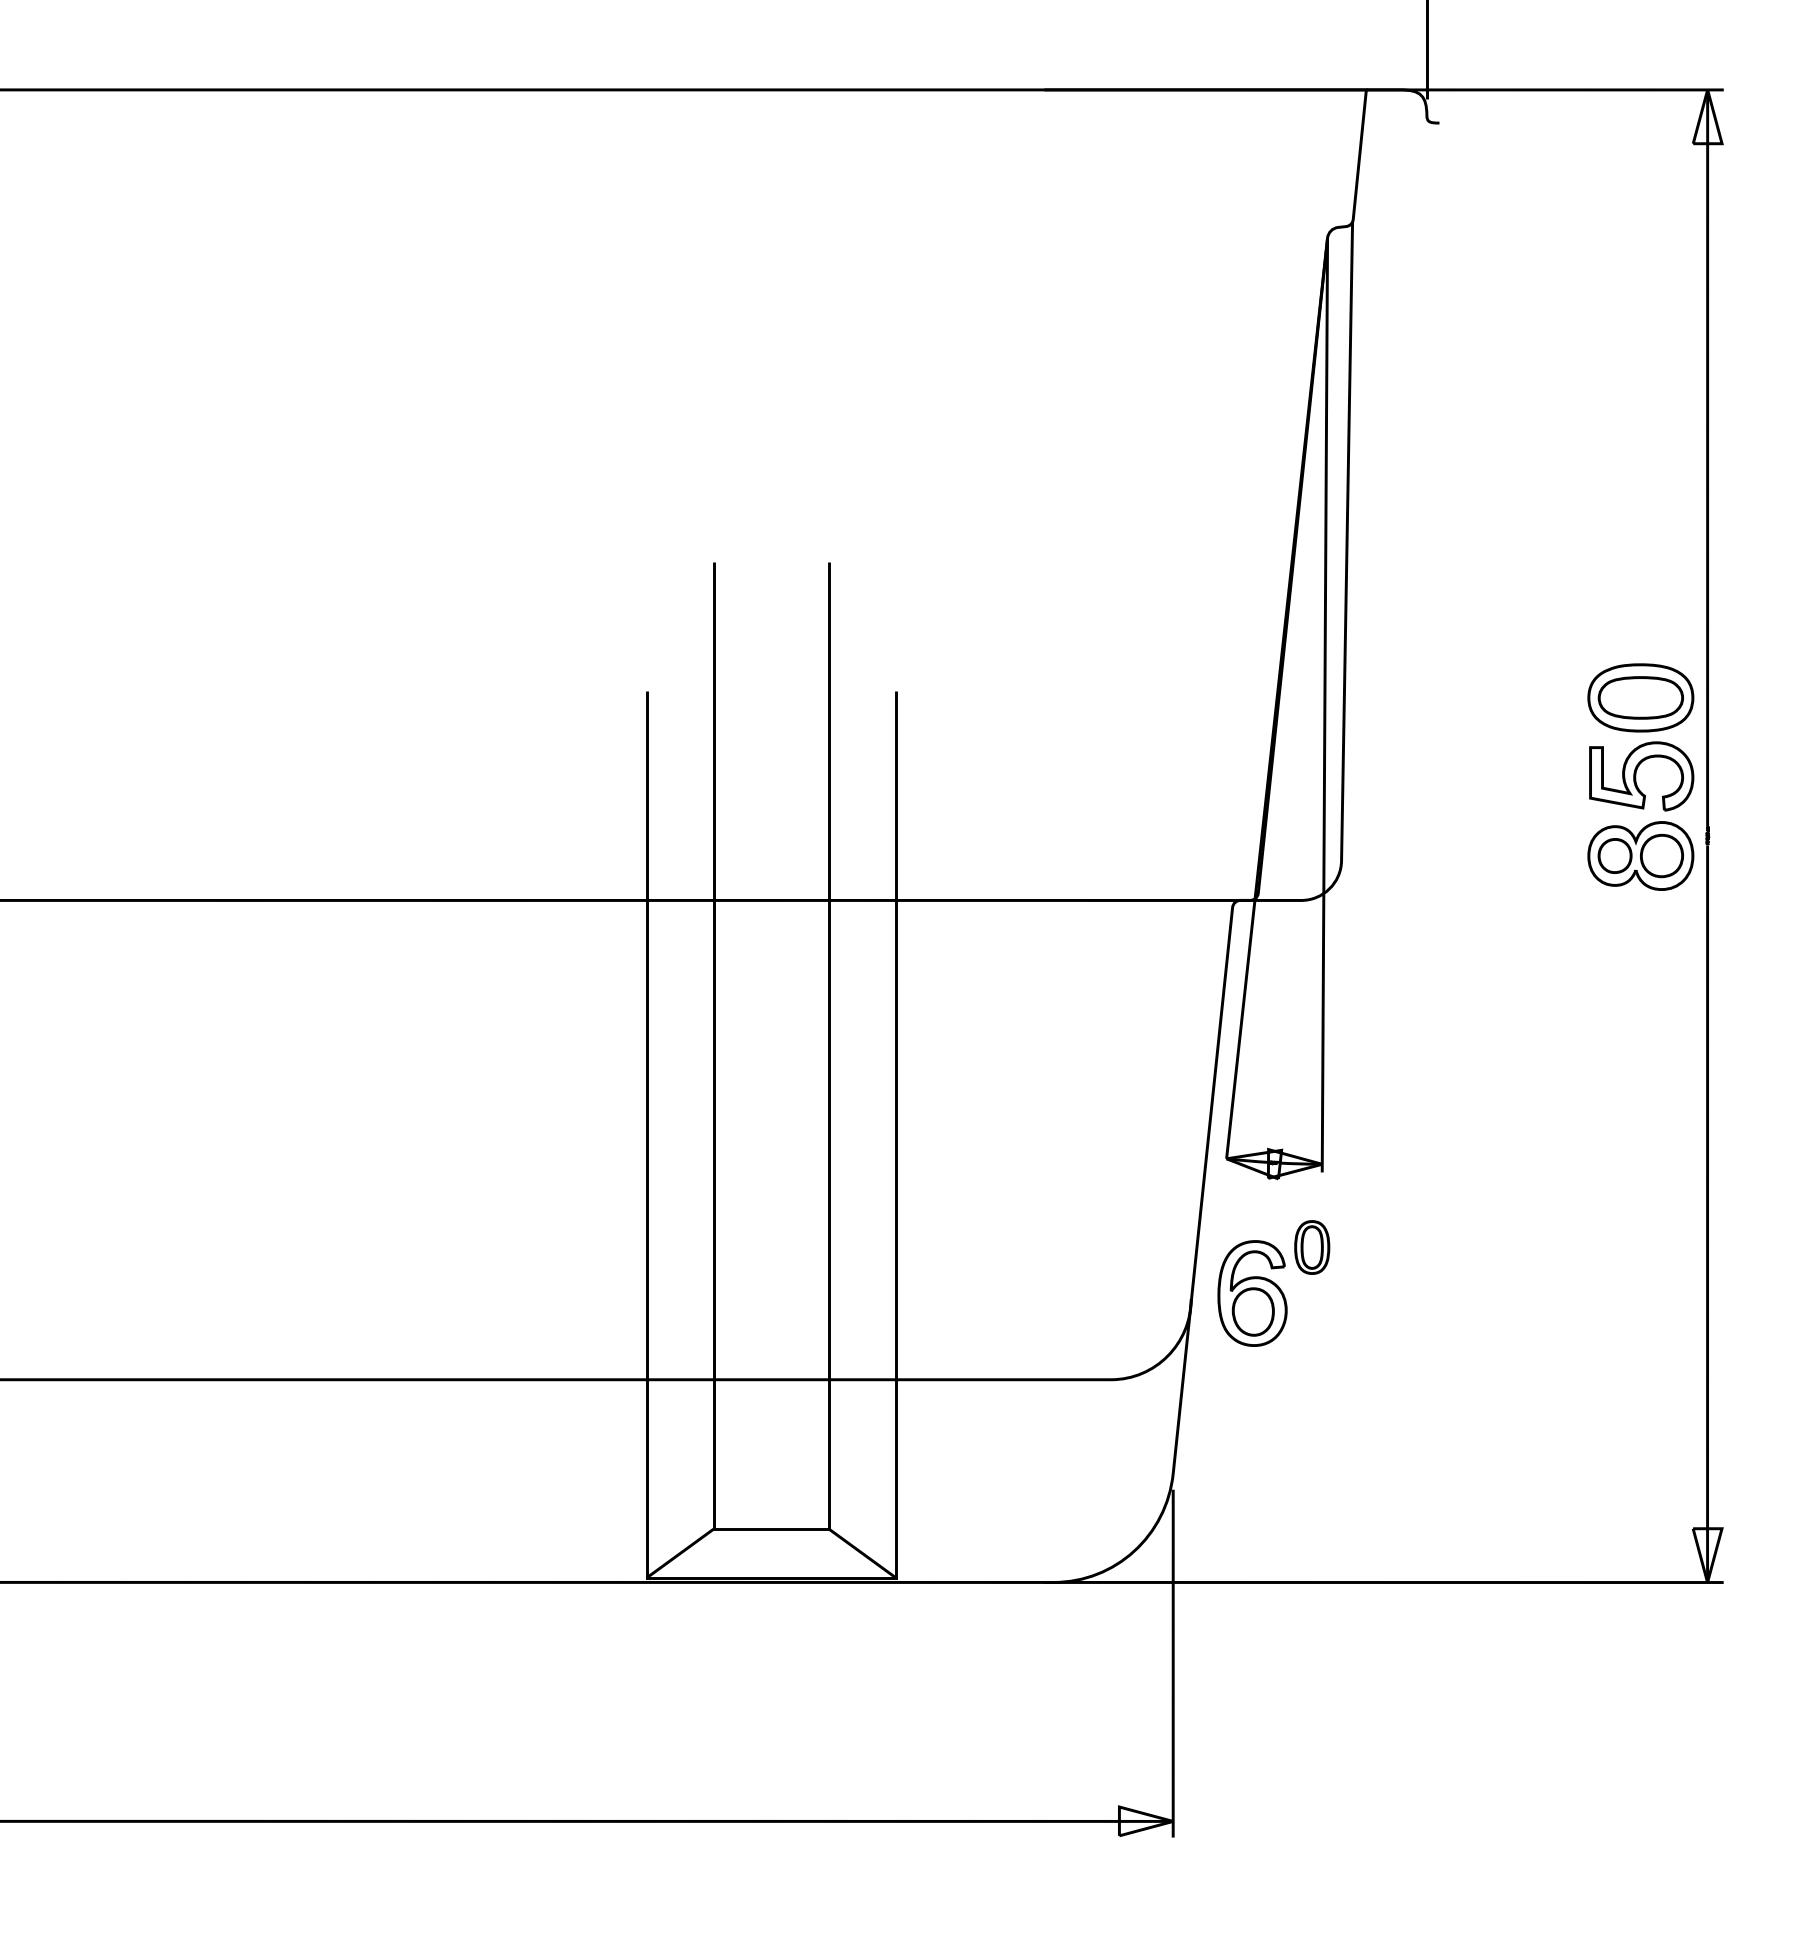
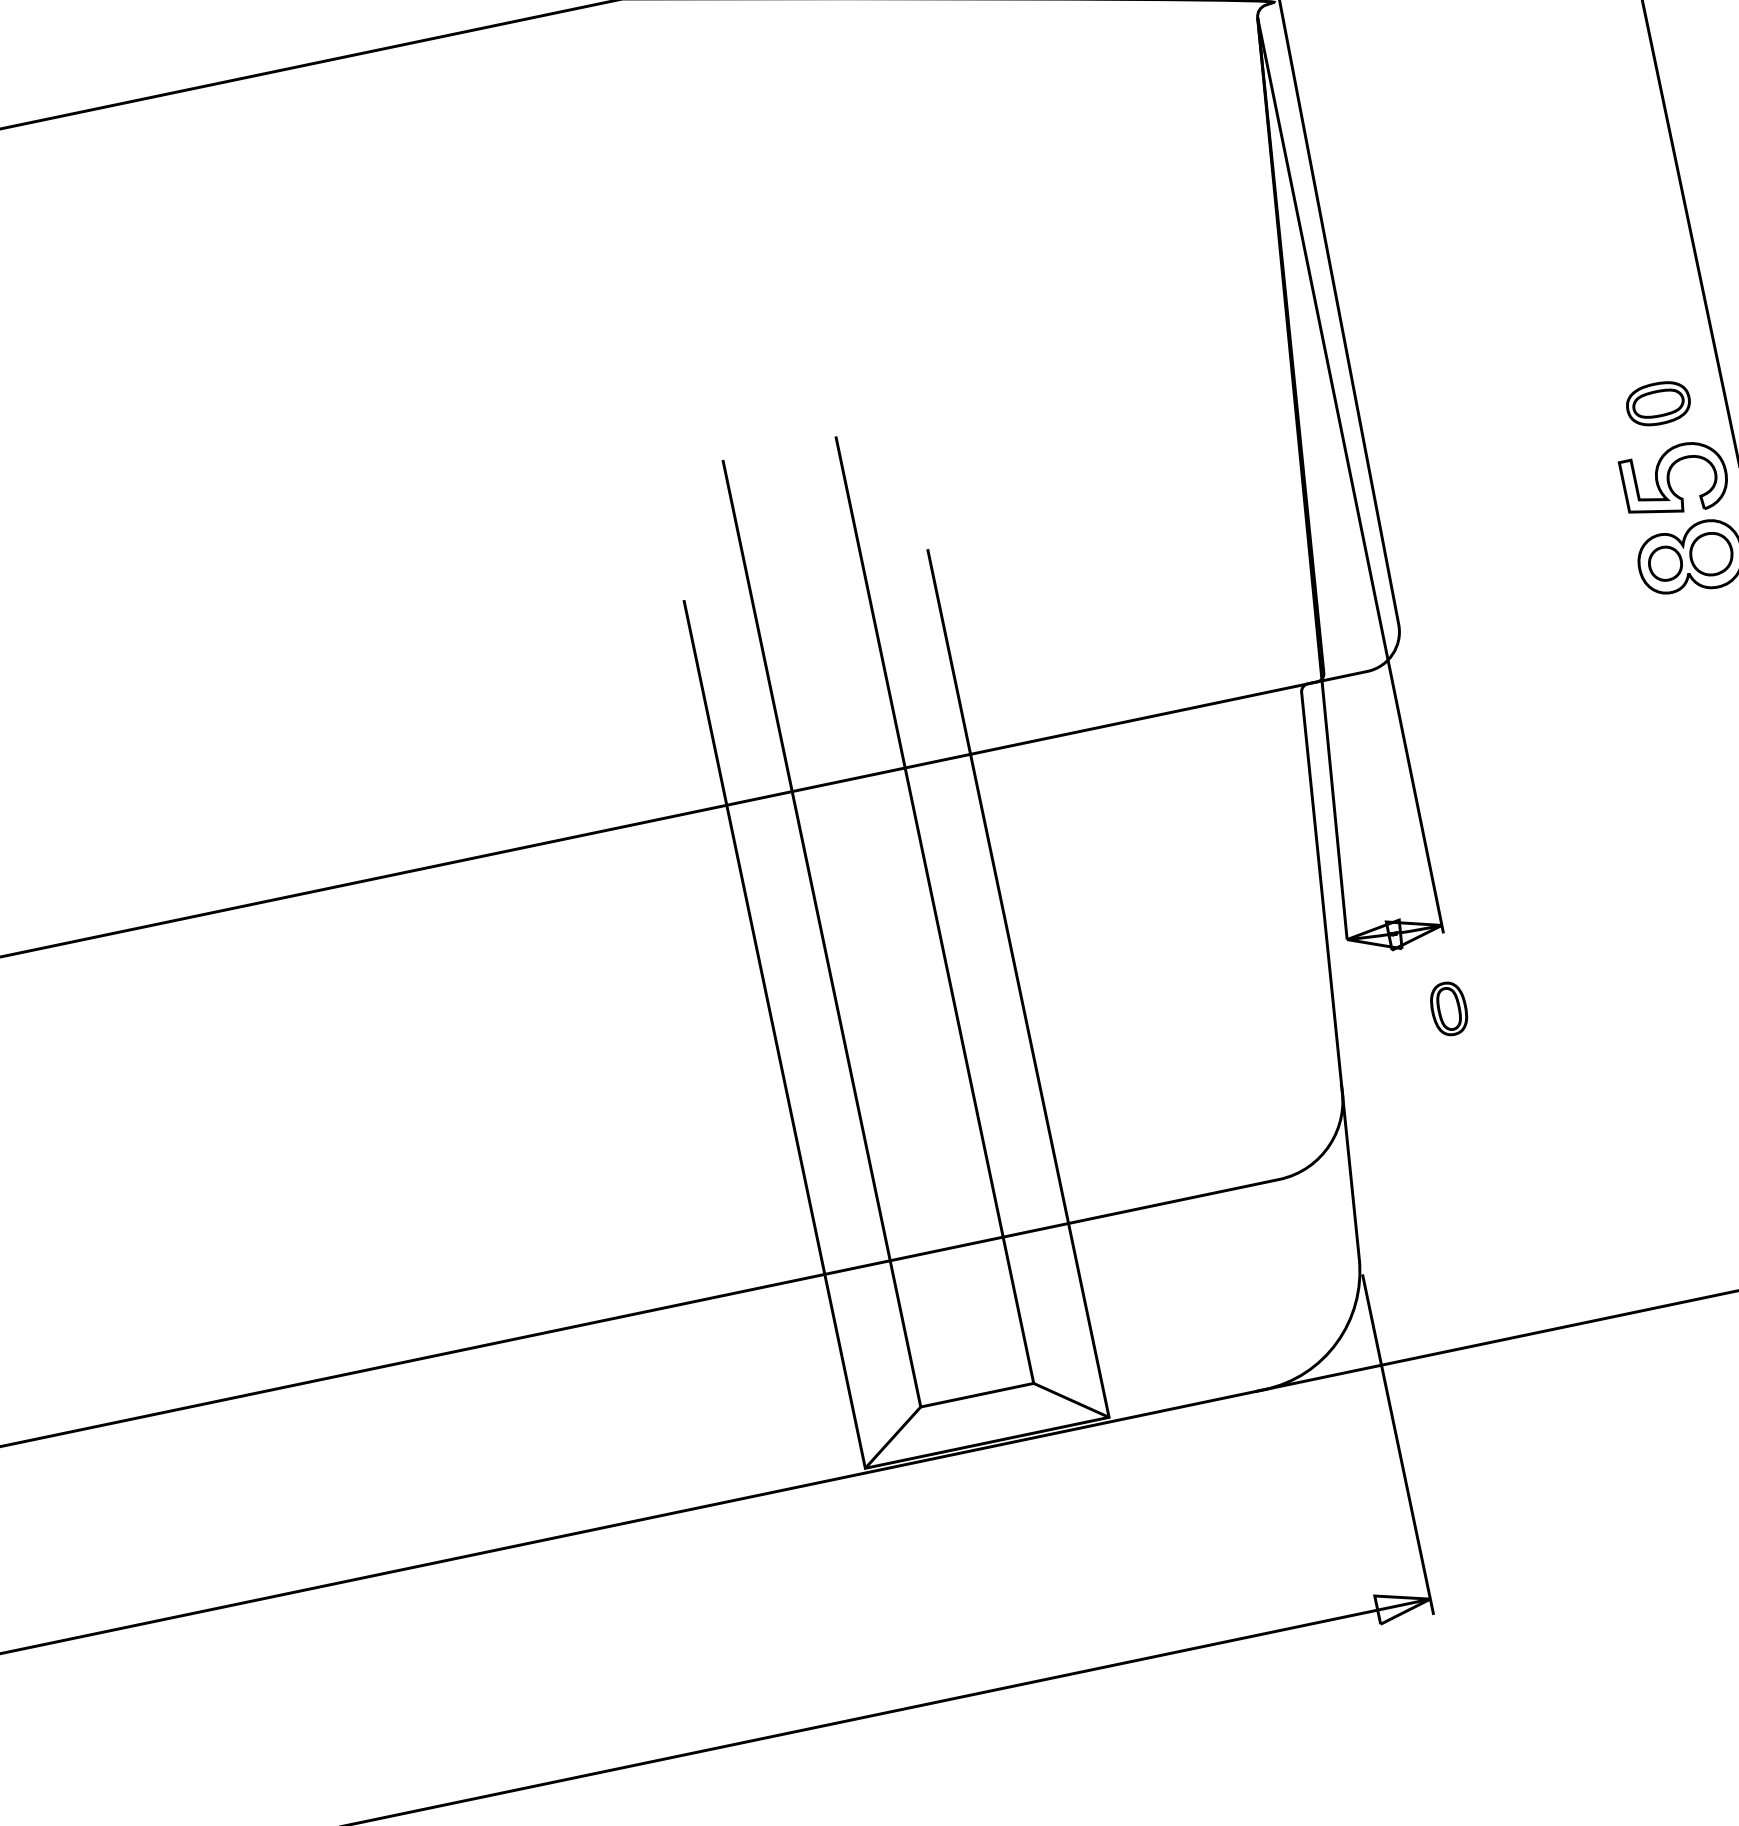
part: (1640, 697) -> (1657, 403), size x0.6
part: (1252, 1293) -> (1400, 1066), removed

